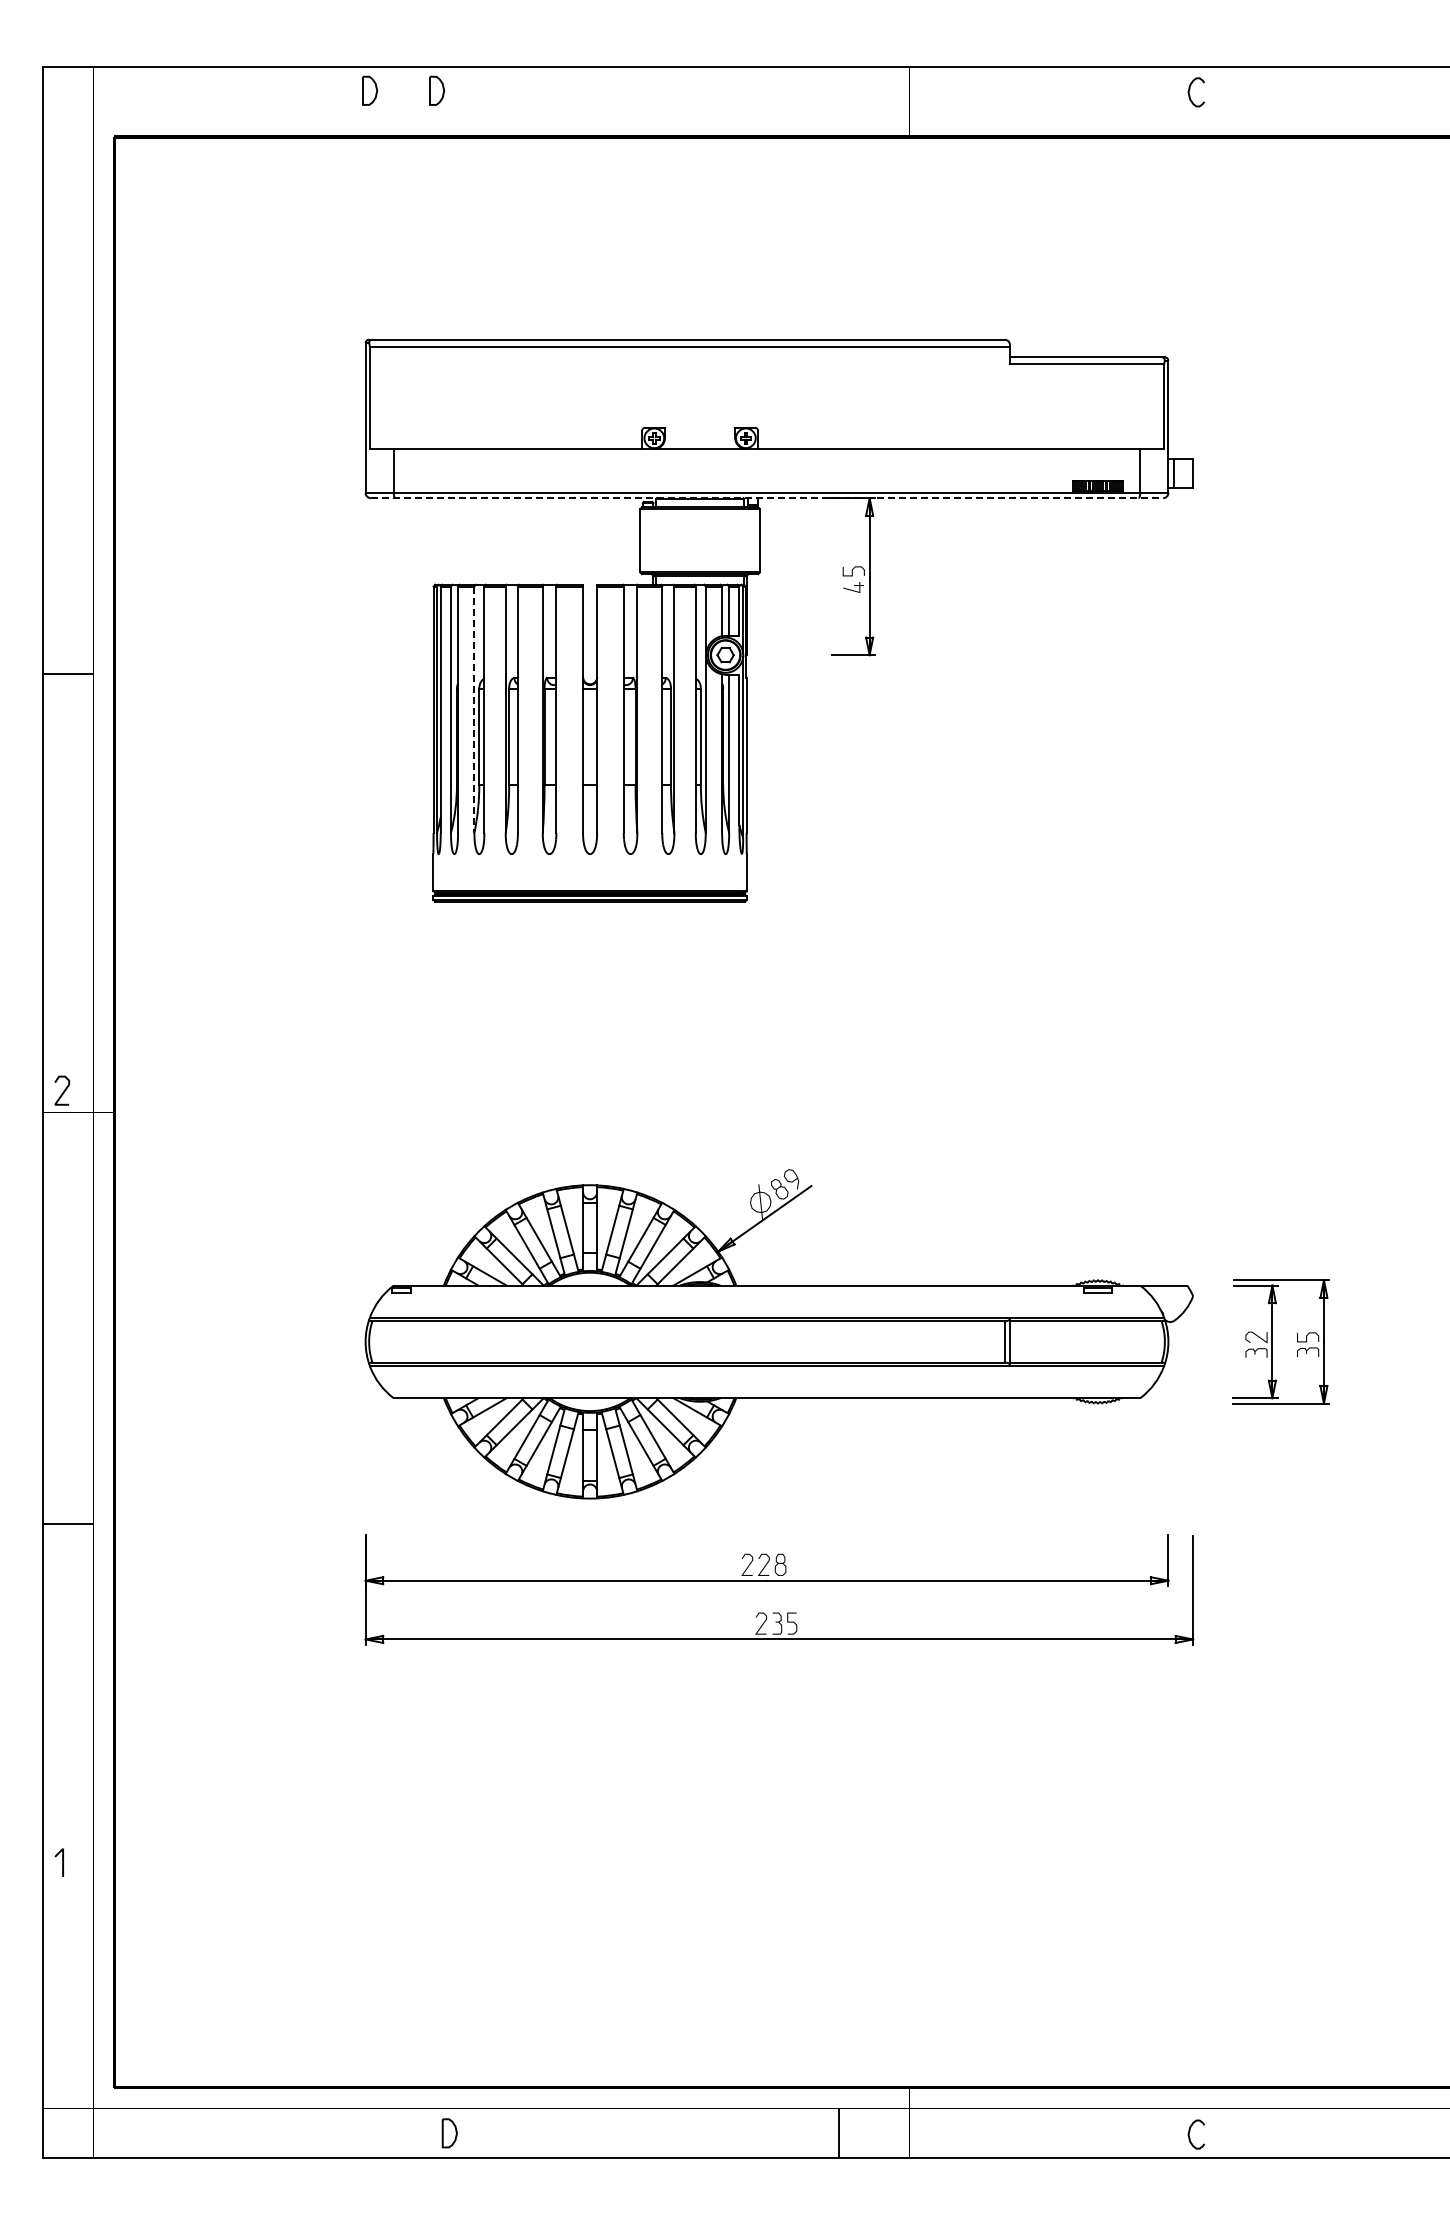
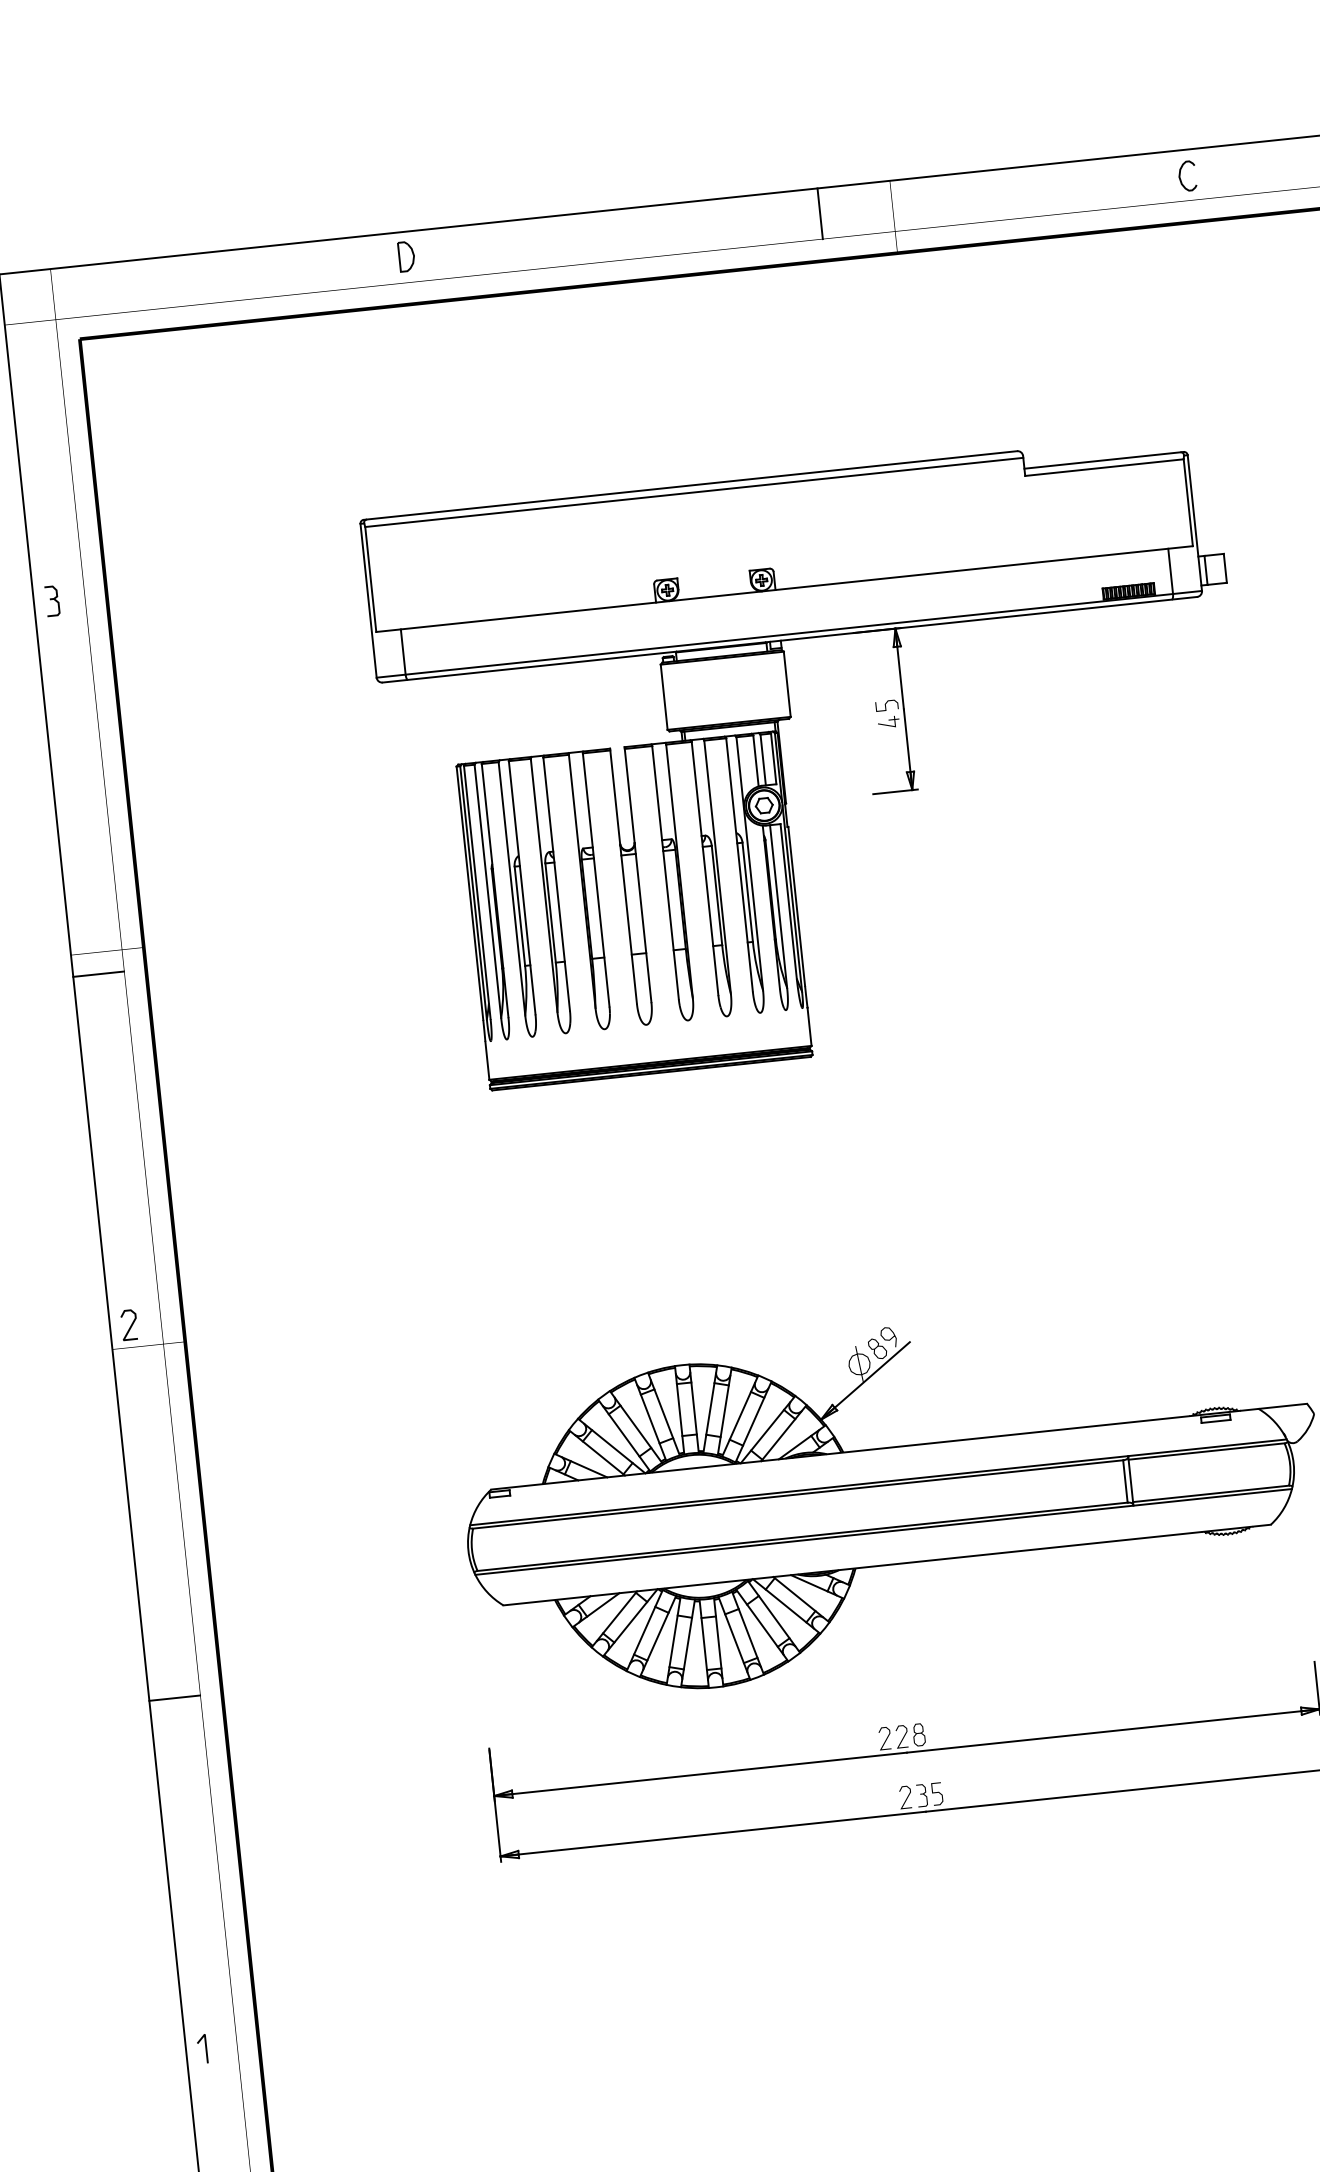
part: (370, 90) -> (338, 263), removed
line: (839, 91) -> (820, 213), added
part: (61, 386) -> (52, 601), added
line: (767, 498) -> (790, 640), dashed -> solid
line: (67, 674) -> (98, 974), moved
line: (474, 710) -> (512, 889), dashed -> solid
line: (67, 1524) -> (174, 1698), moved
line: (62, 1862) -> (205, 2048), moved

